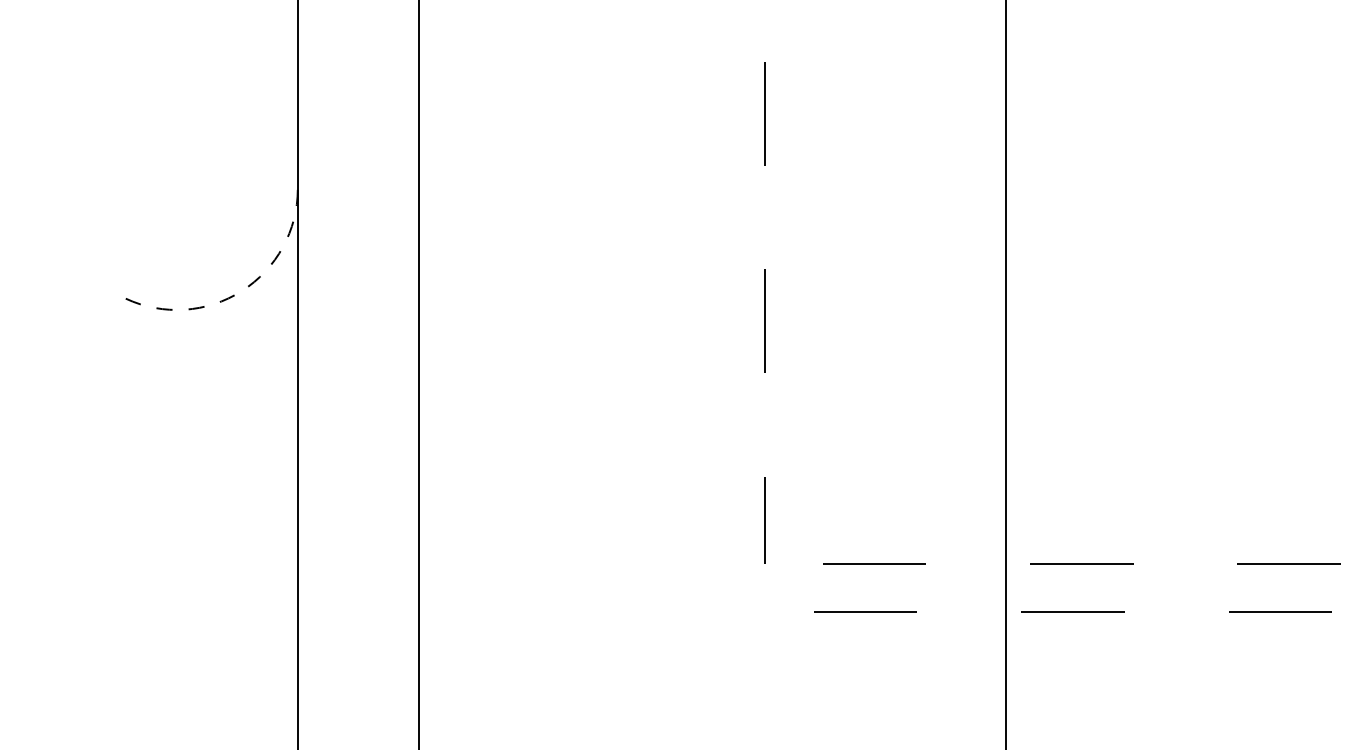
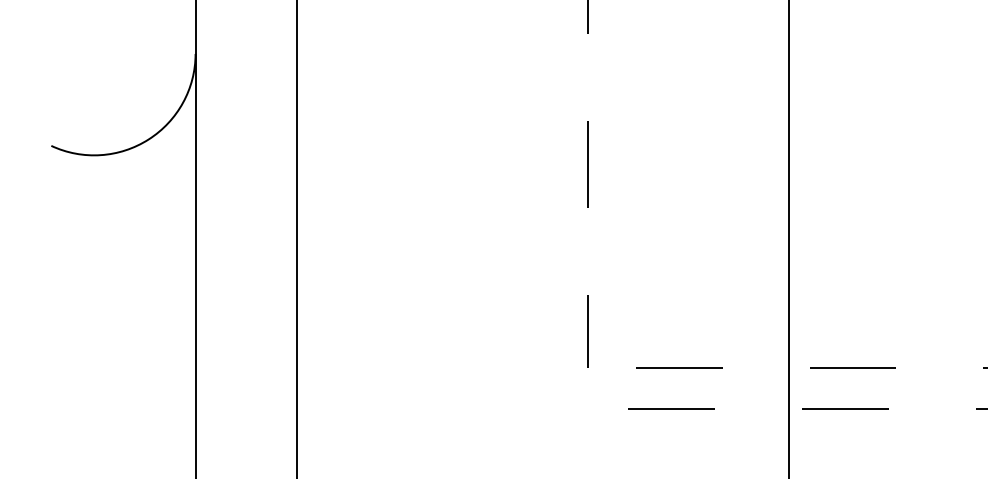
arc: (241, 291) -> (148, 139), dashed -> solid

